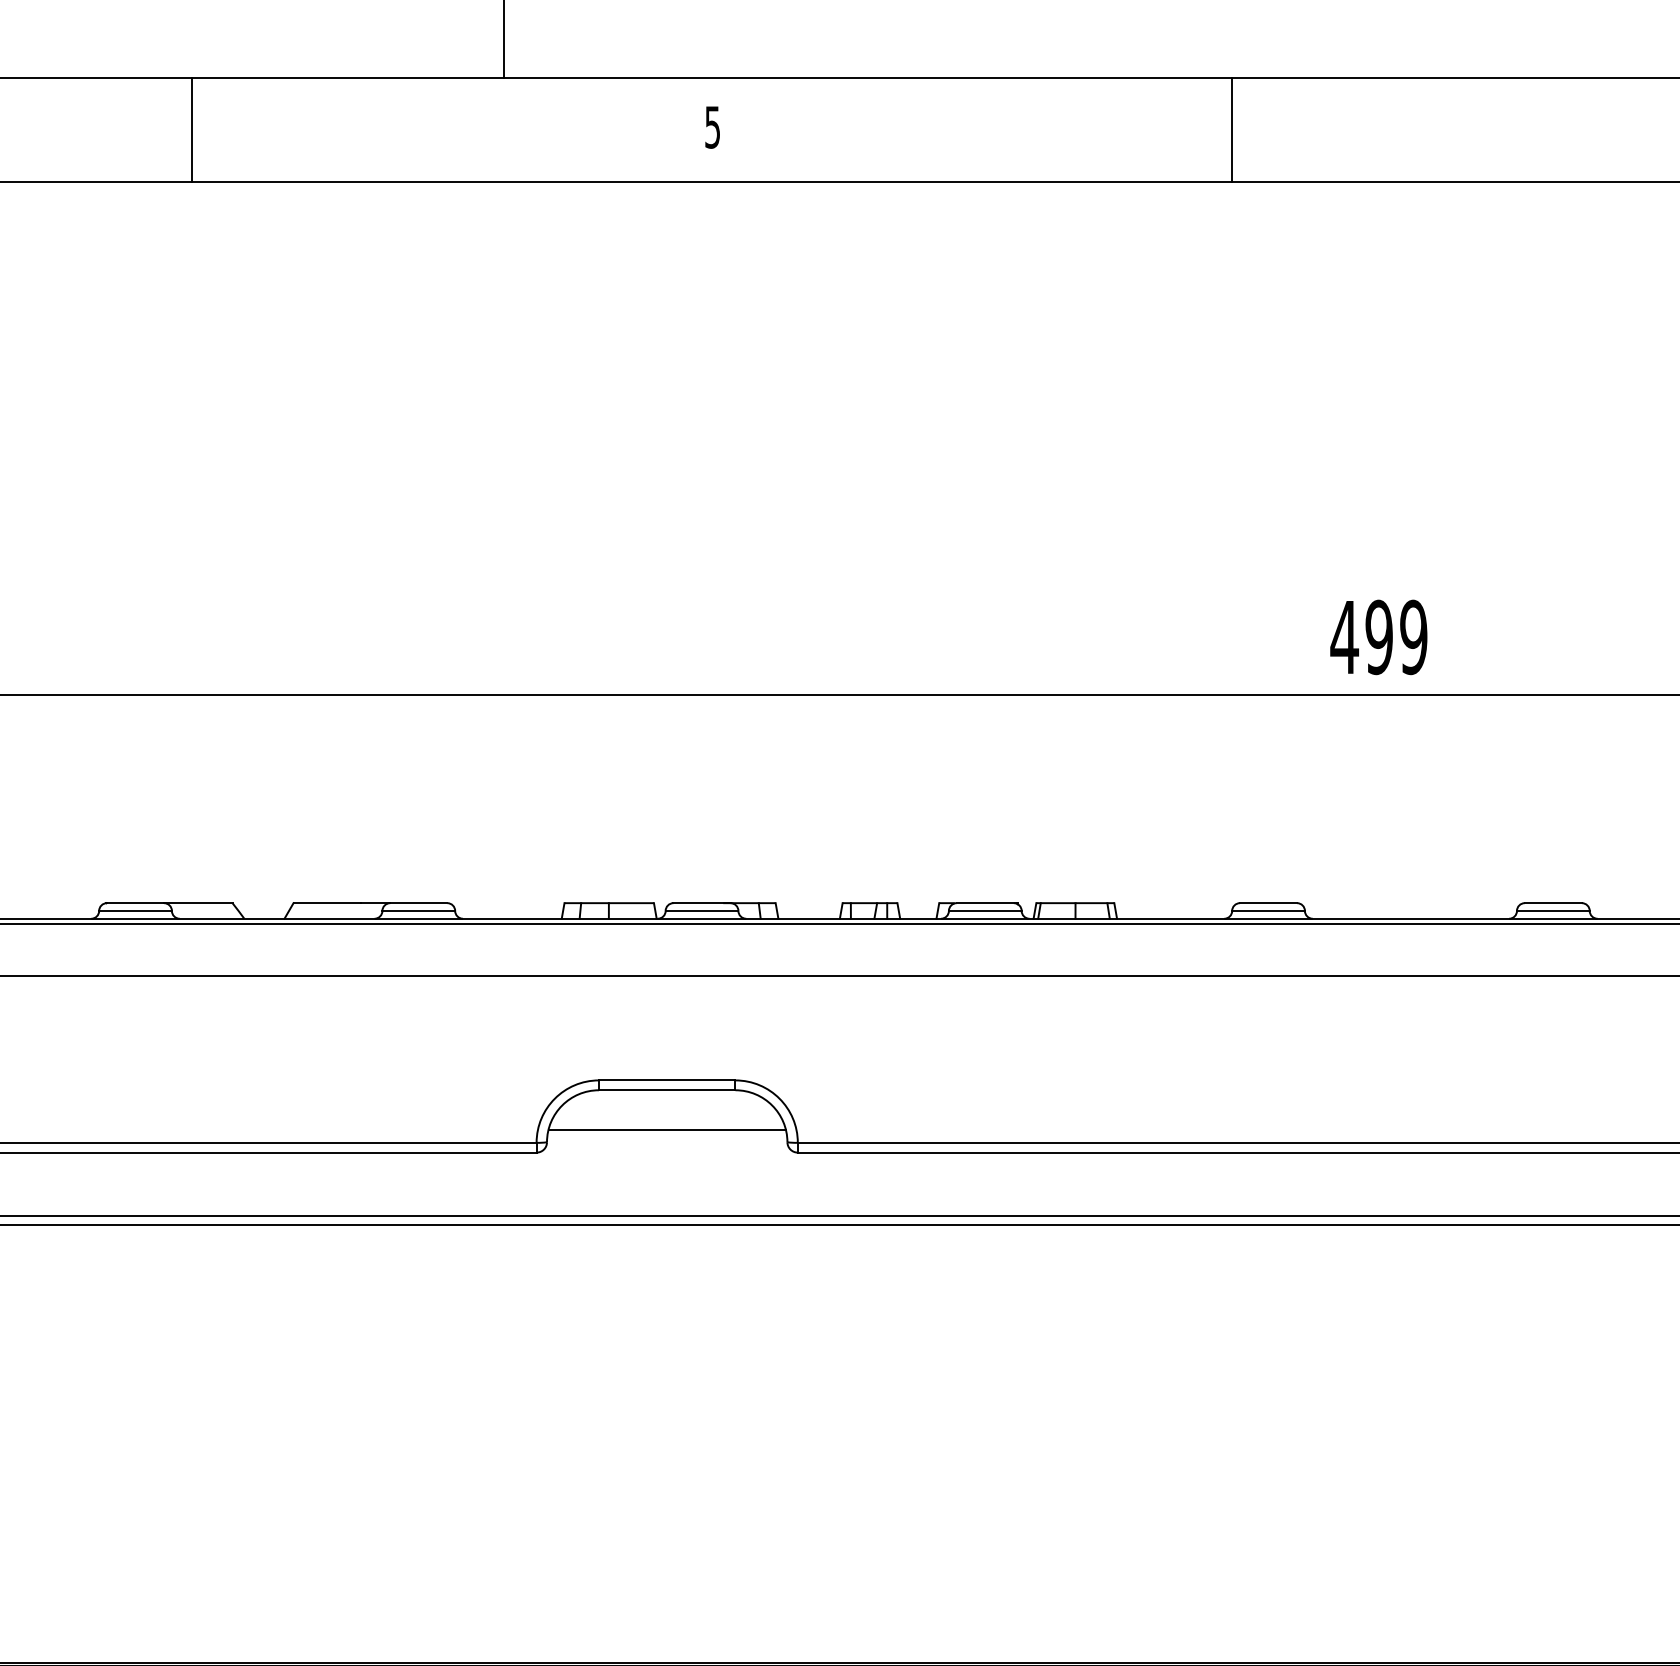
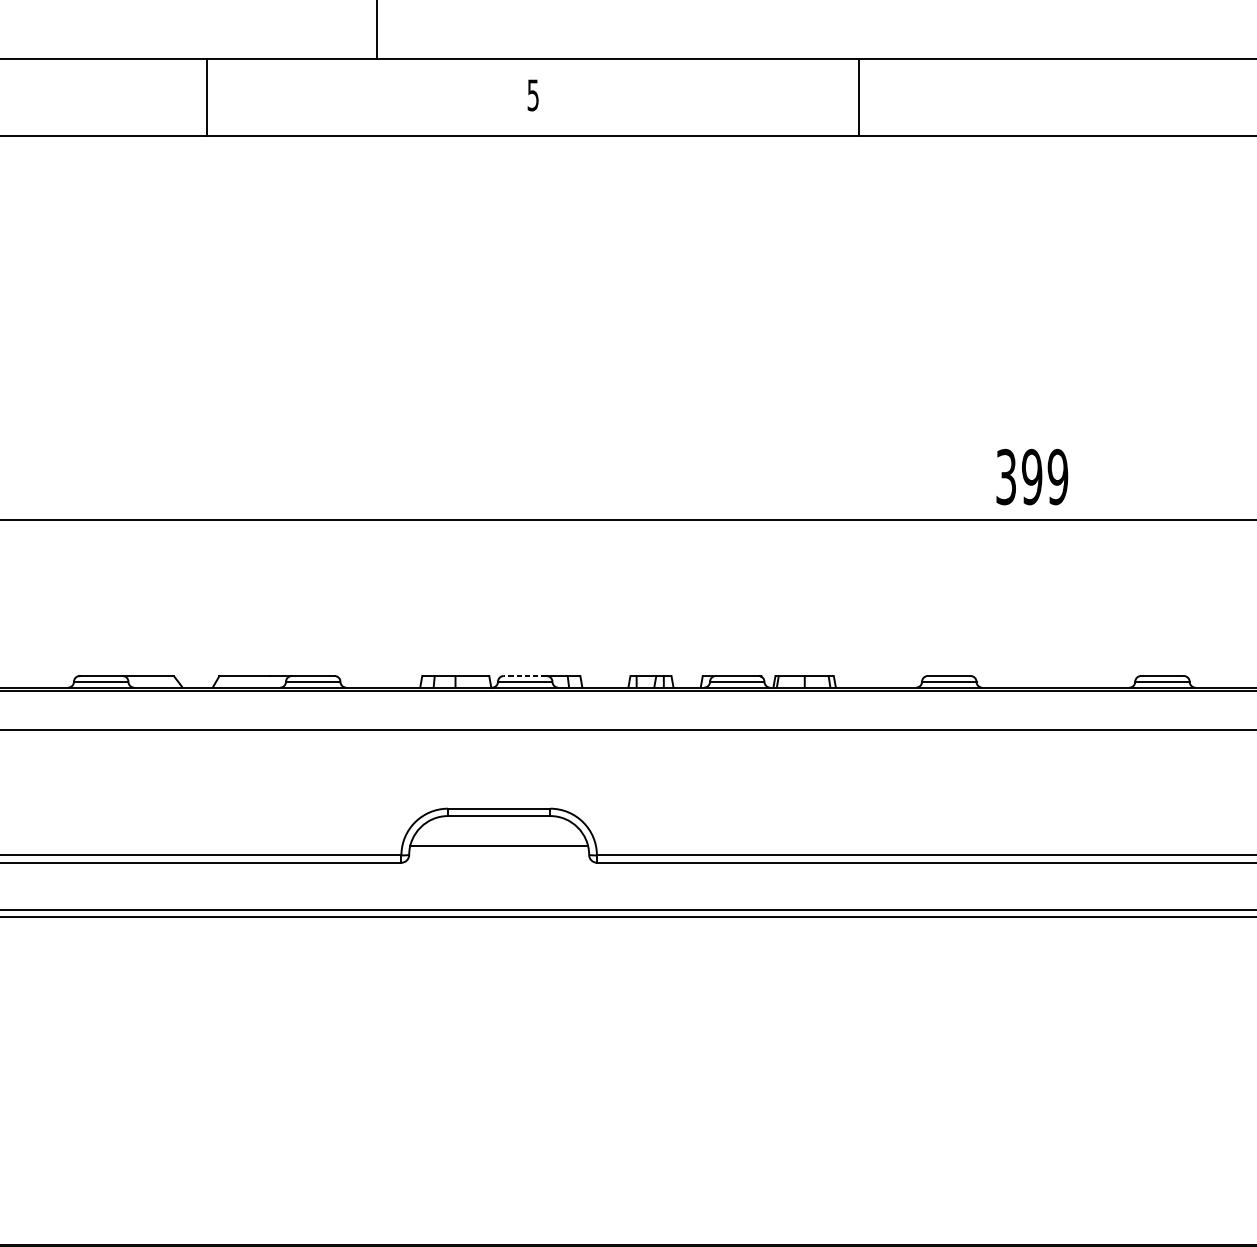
line: (192, 130) -> (207, 97), moved
line: (1231, 130) -> (858, 97), moved
text: (1344, 637) -> (1006, 477), 499 -> 399
line: (702, 903) -> (525, 676), solid -> dashed

